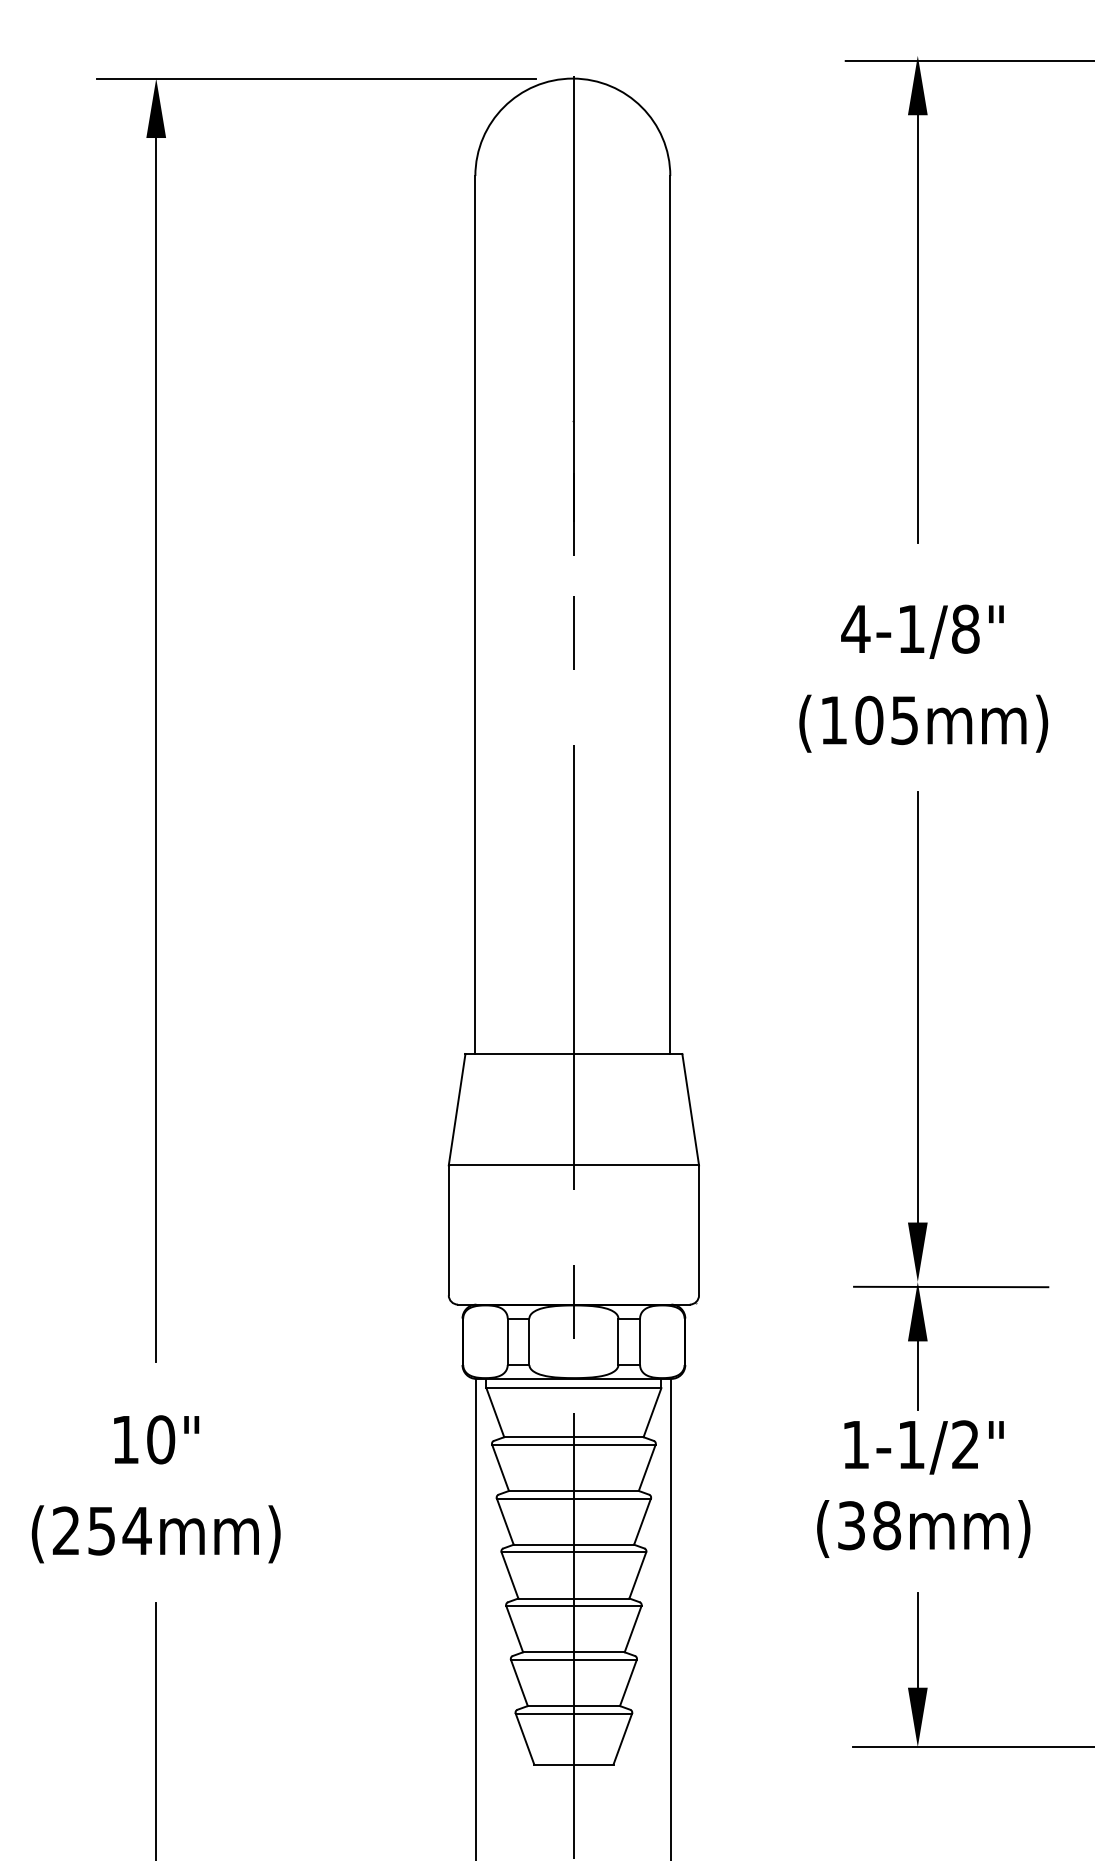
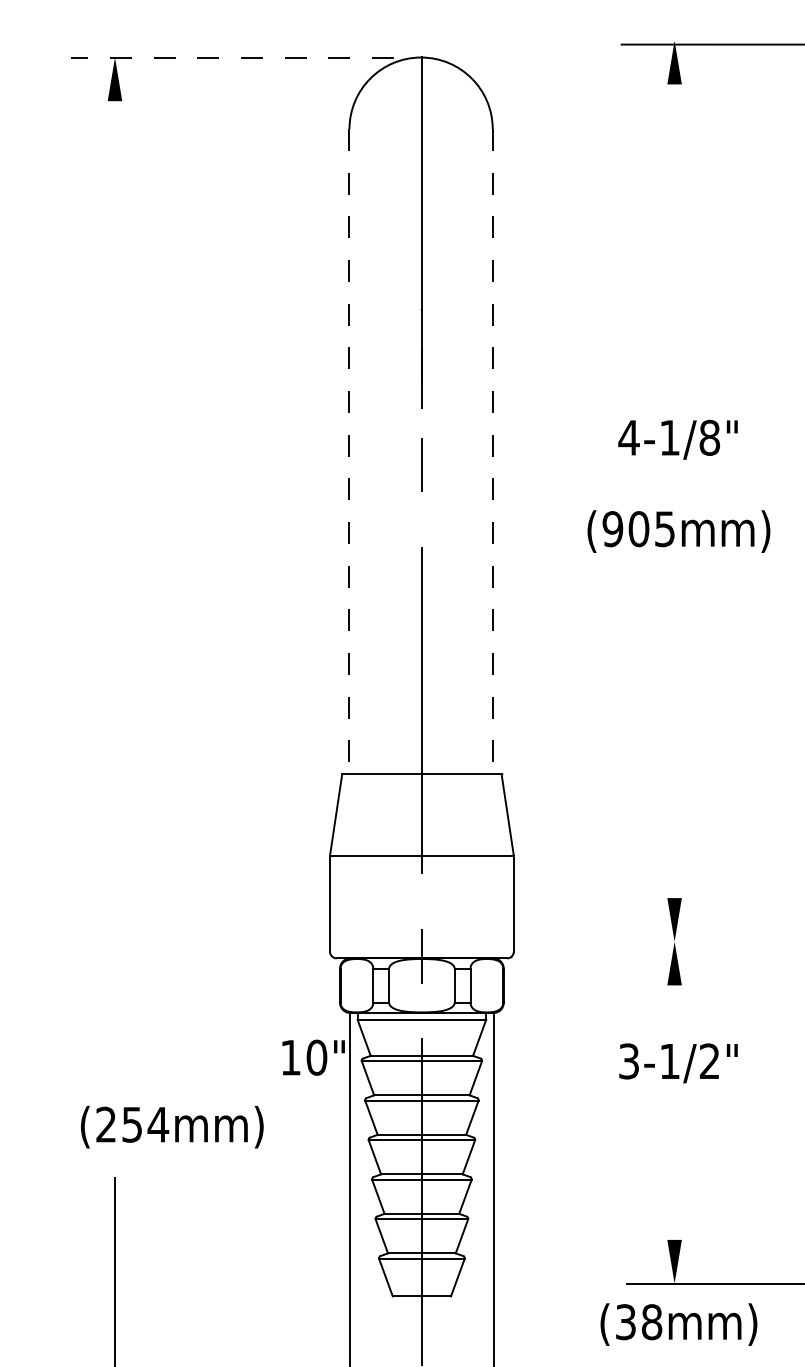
line: (315, 78) -> (232, 57), solid -> dashed
line: (917, 329) -> (674, 241), removed
line: (475, 615) -> (349, 452), solid -> dashed
line: (670, 615) -> (492, 452), solid -> dashed
text: (922, 631) -> (678, 439), moved
text: (833, 720) -> (612, 529), (105mm) -> (905mm)
line: (156, 750) -> (115, 551), removed
line: (917, 1006) -> (674, 739), removed
line: (951, 1286) -> (699, 945), removed
line: (917, 1375) -> (674, 1010), removed
text: (156, 1439) -> (313, 1057), moved
text: (855, 1444) -> (628, 1061), 1-1/2" -> 3-1/2"
text: (923, 1528) -> (678, 1324), moved
text: (155, 1534) -> (171, 1127), moved
line: (917, 1639) -> (674, 1204), removed

